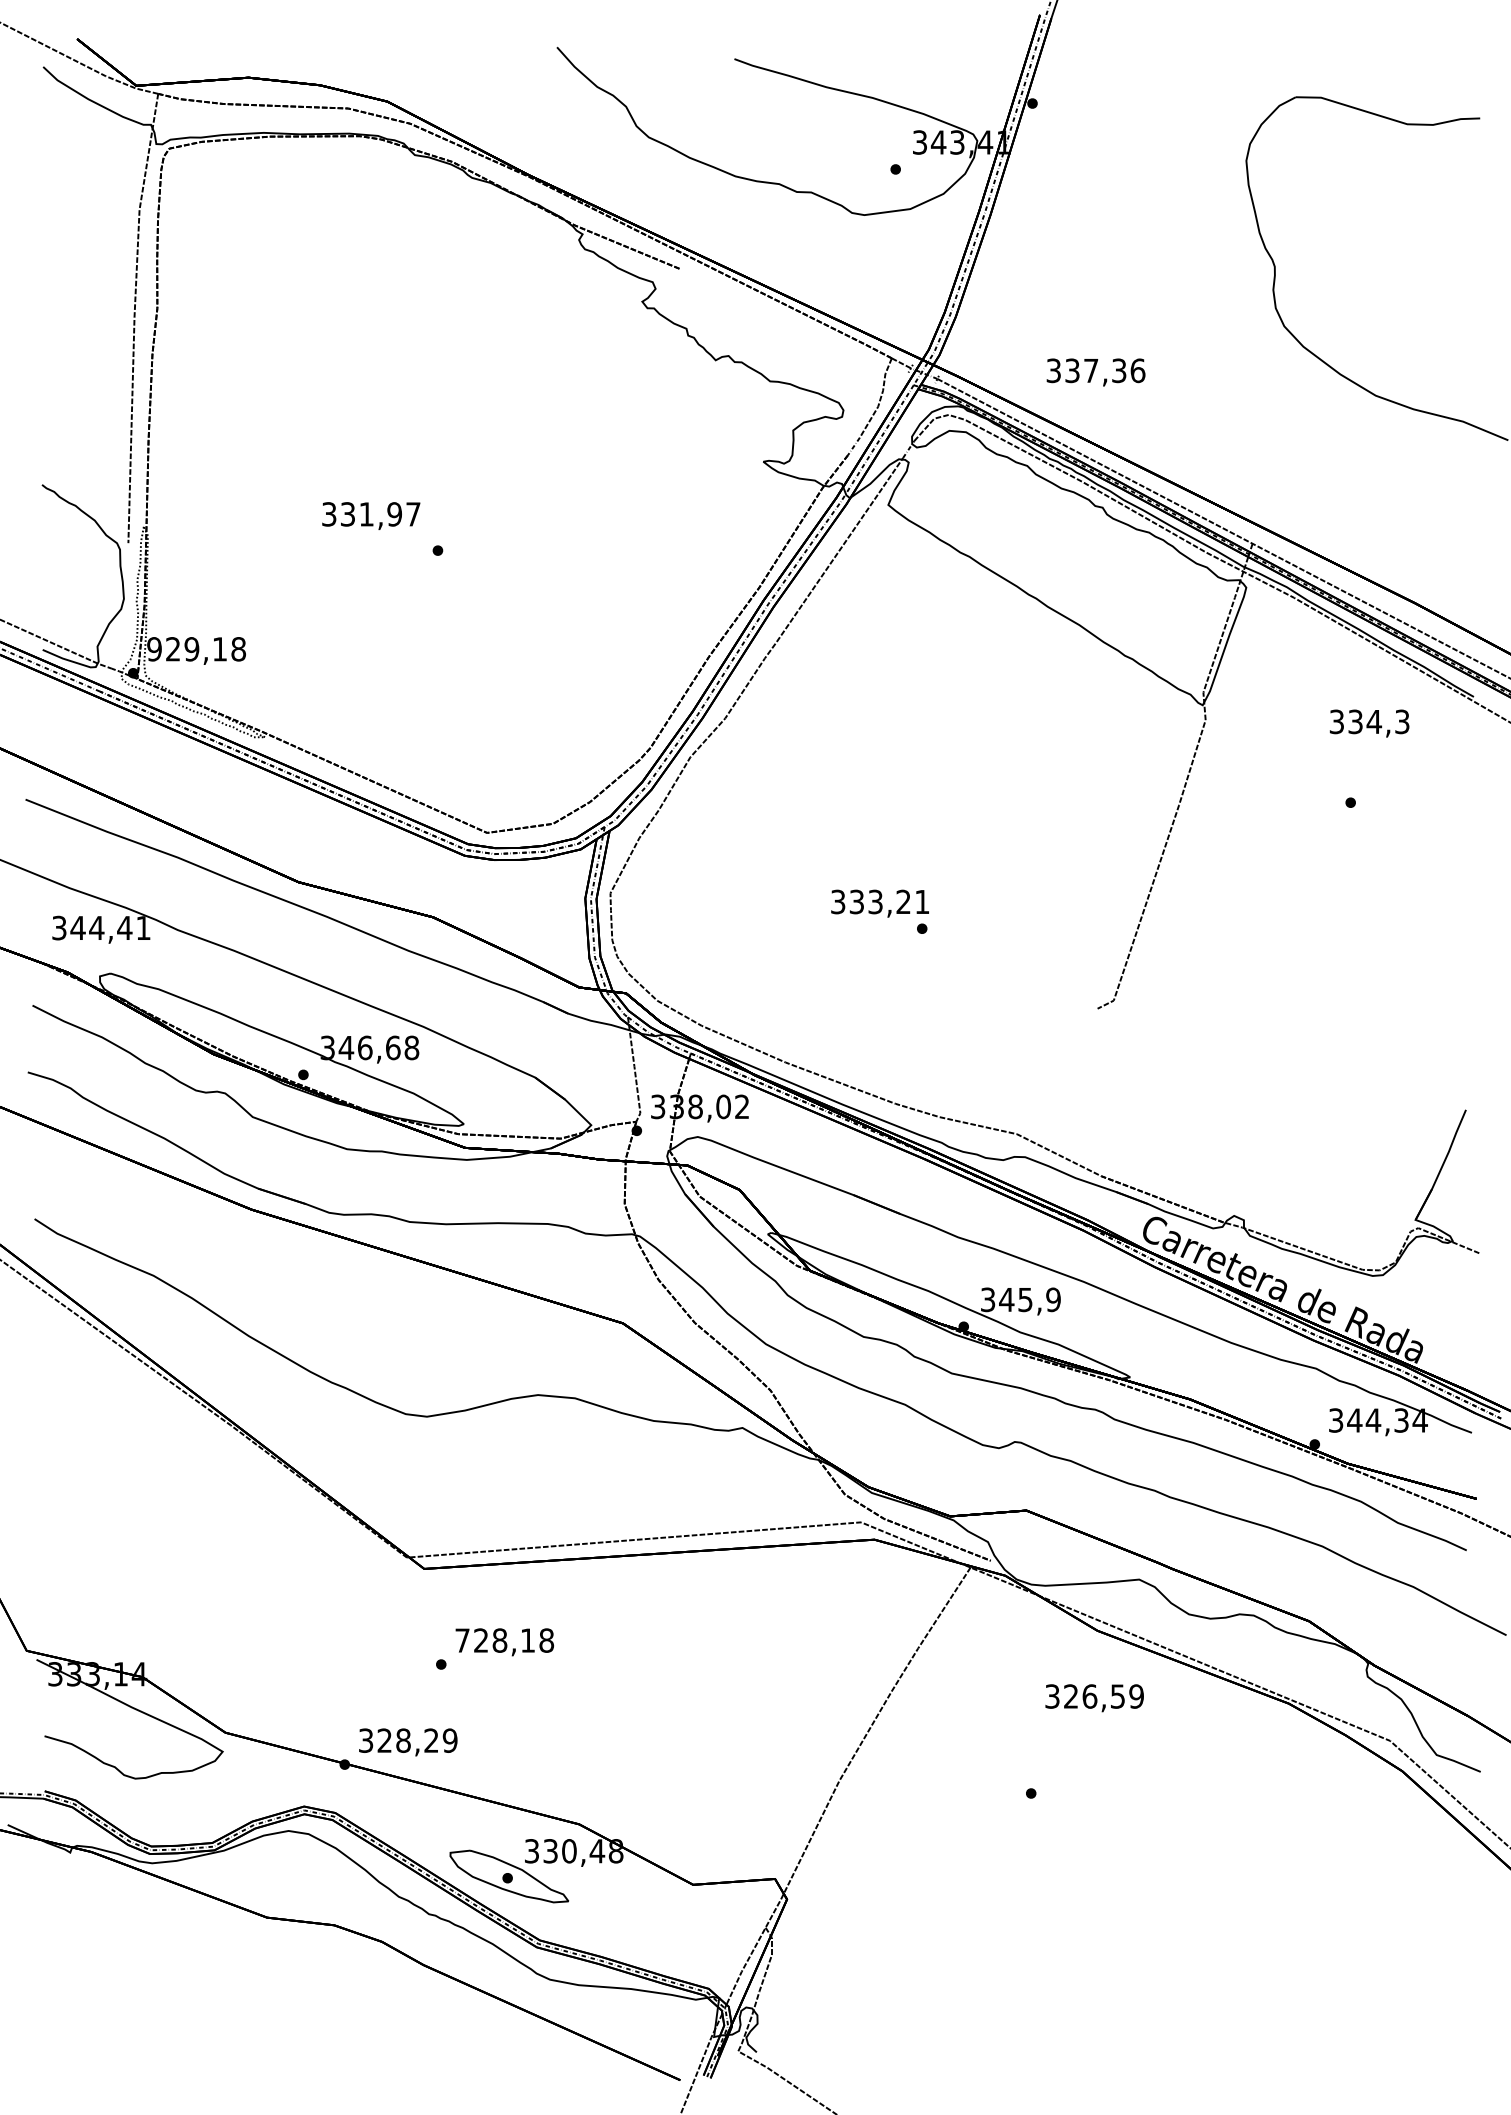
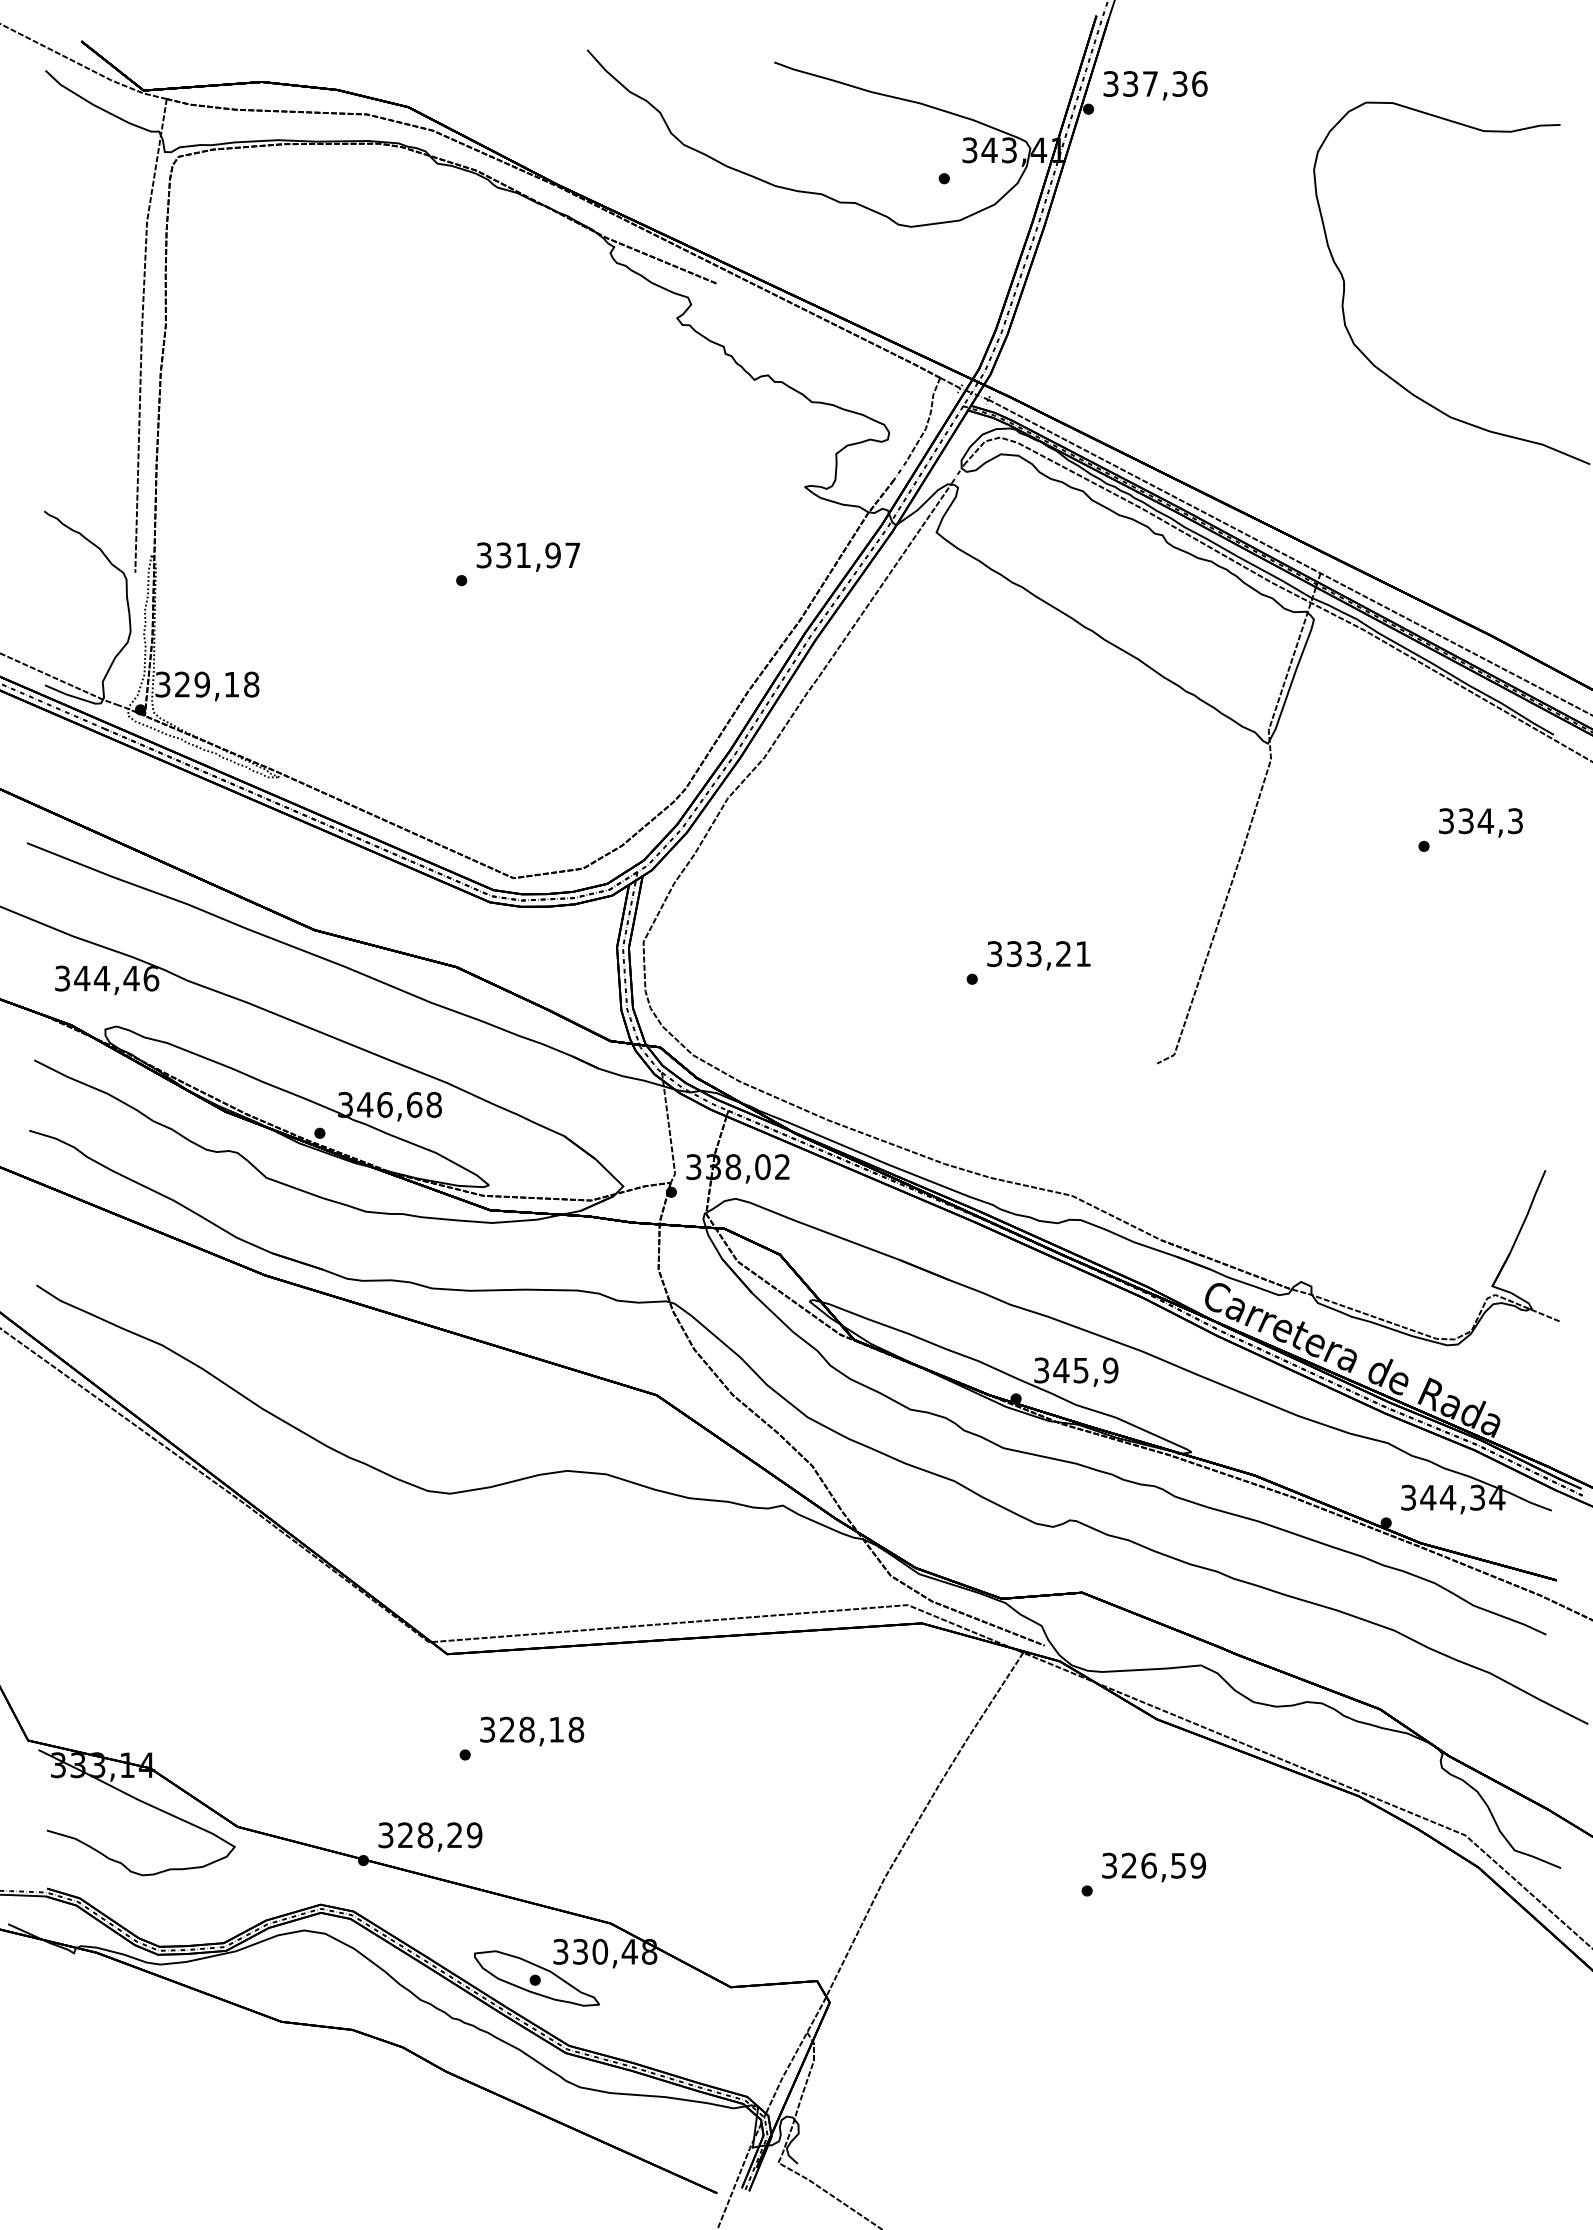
text: (1096, 372) -> (1155, 85), moved
text: (371, 515) -> (528, 556), moved
text: (154, 649) -> (162, 684), 929,18 -> 329,18
text: (1369, 723) -> (1480, 822), moved
text: (879, 903) -> (1038, 955), moved
text: (143, 928) -> (151, 978), 344,41 -> 344,46
text: (462, 1640) -> (487, 1729), 728,18 -> 328,18
text: (1094, 1698) -> (1153, 1867), moved

